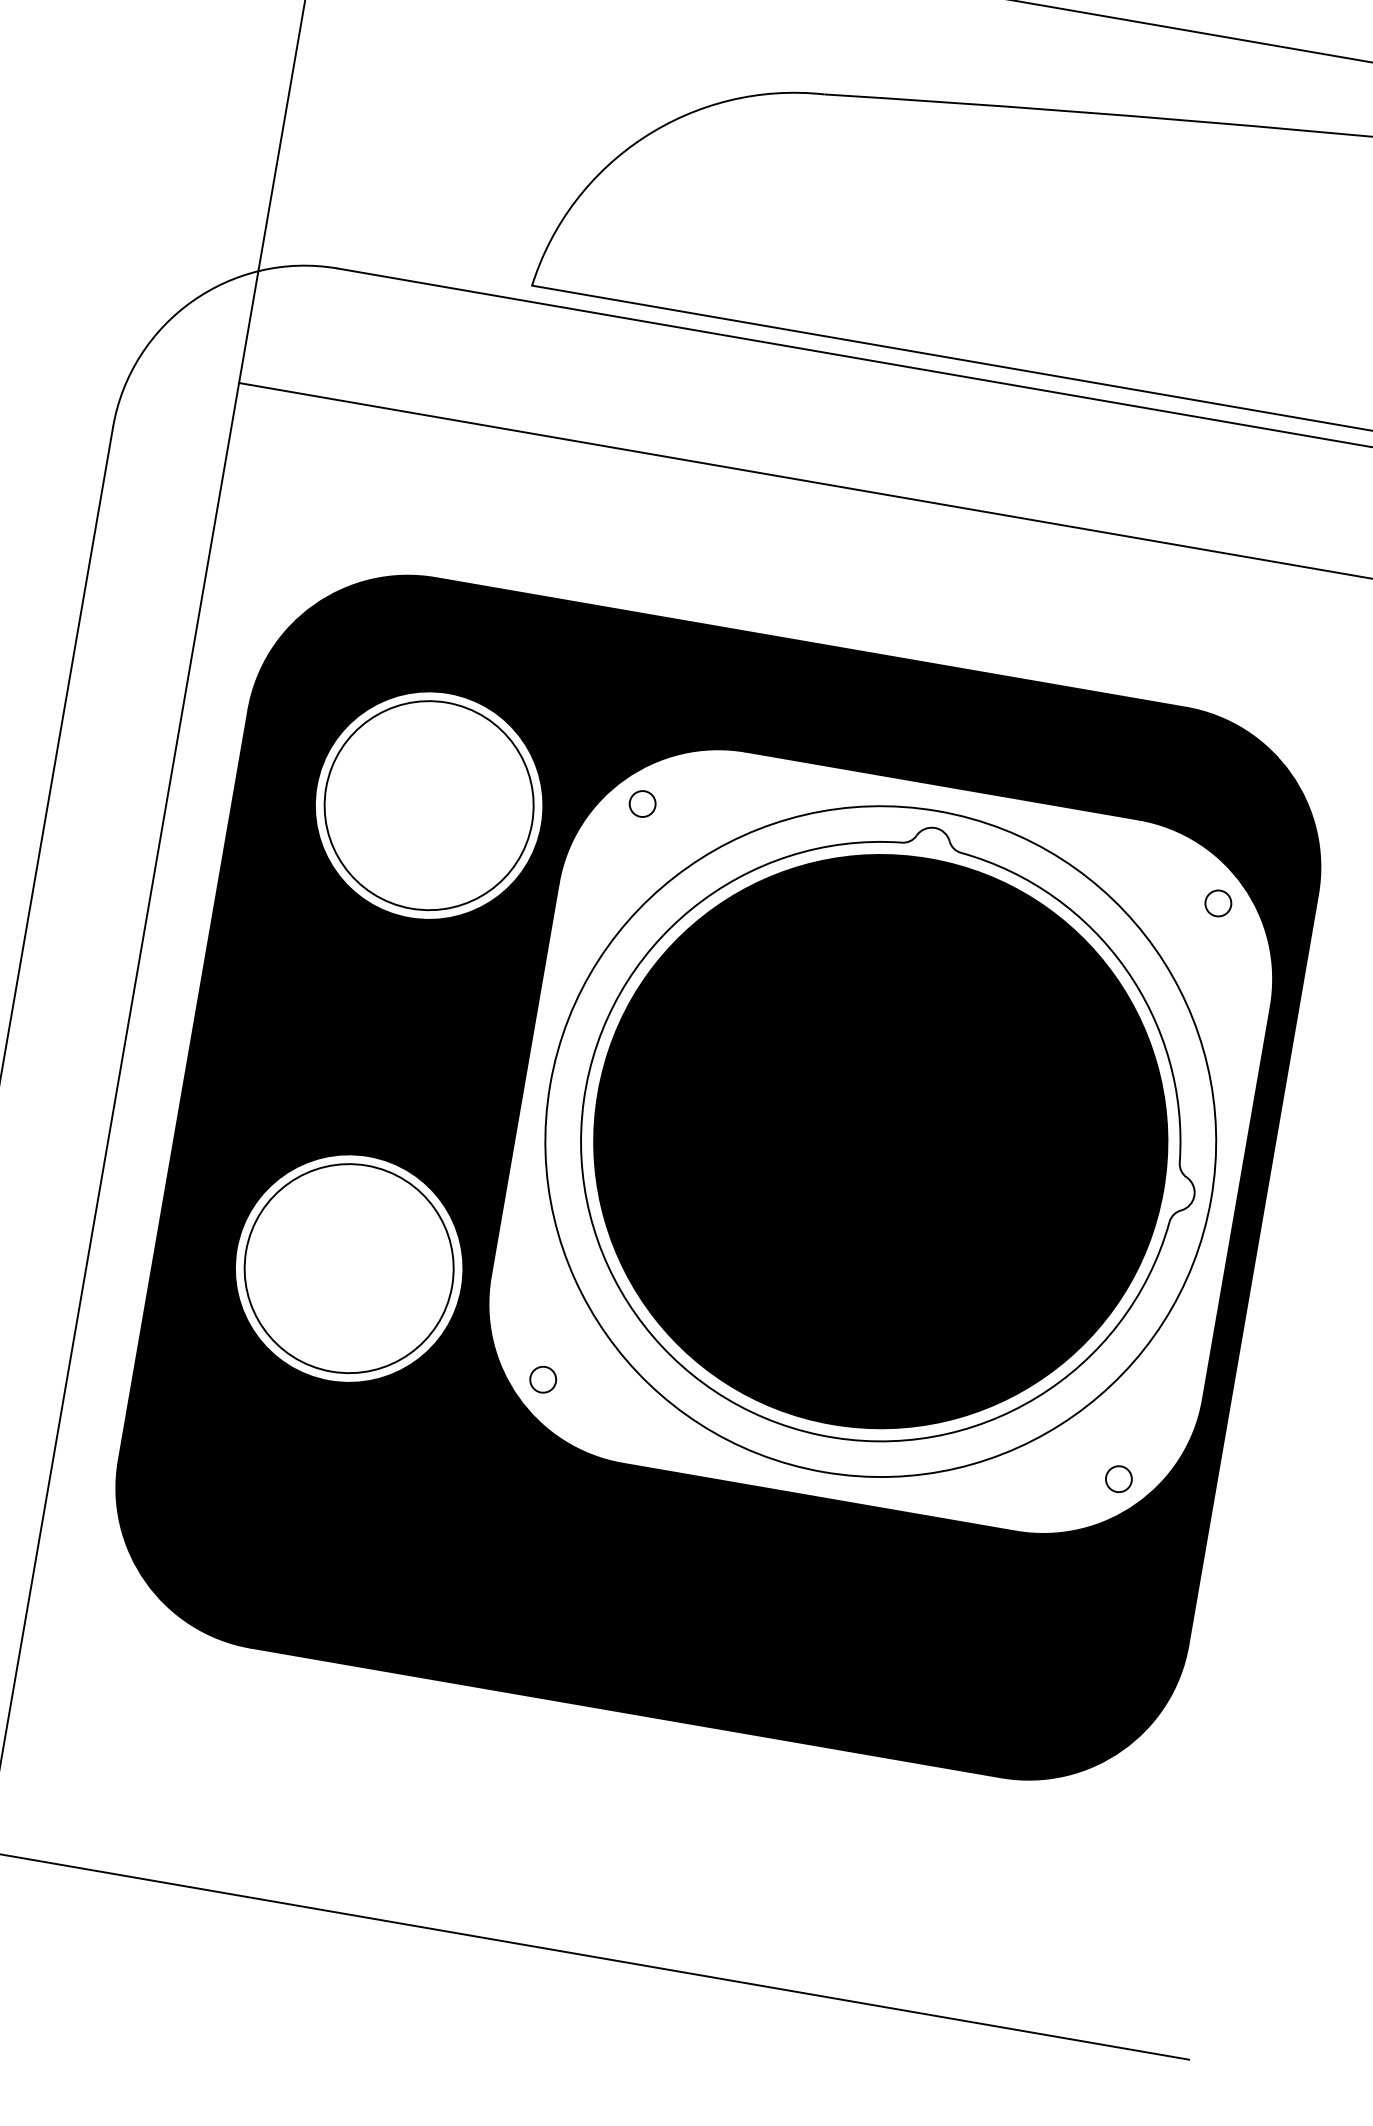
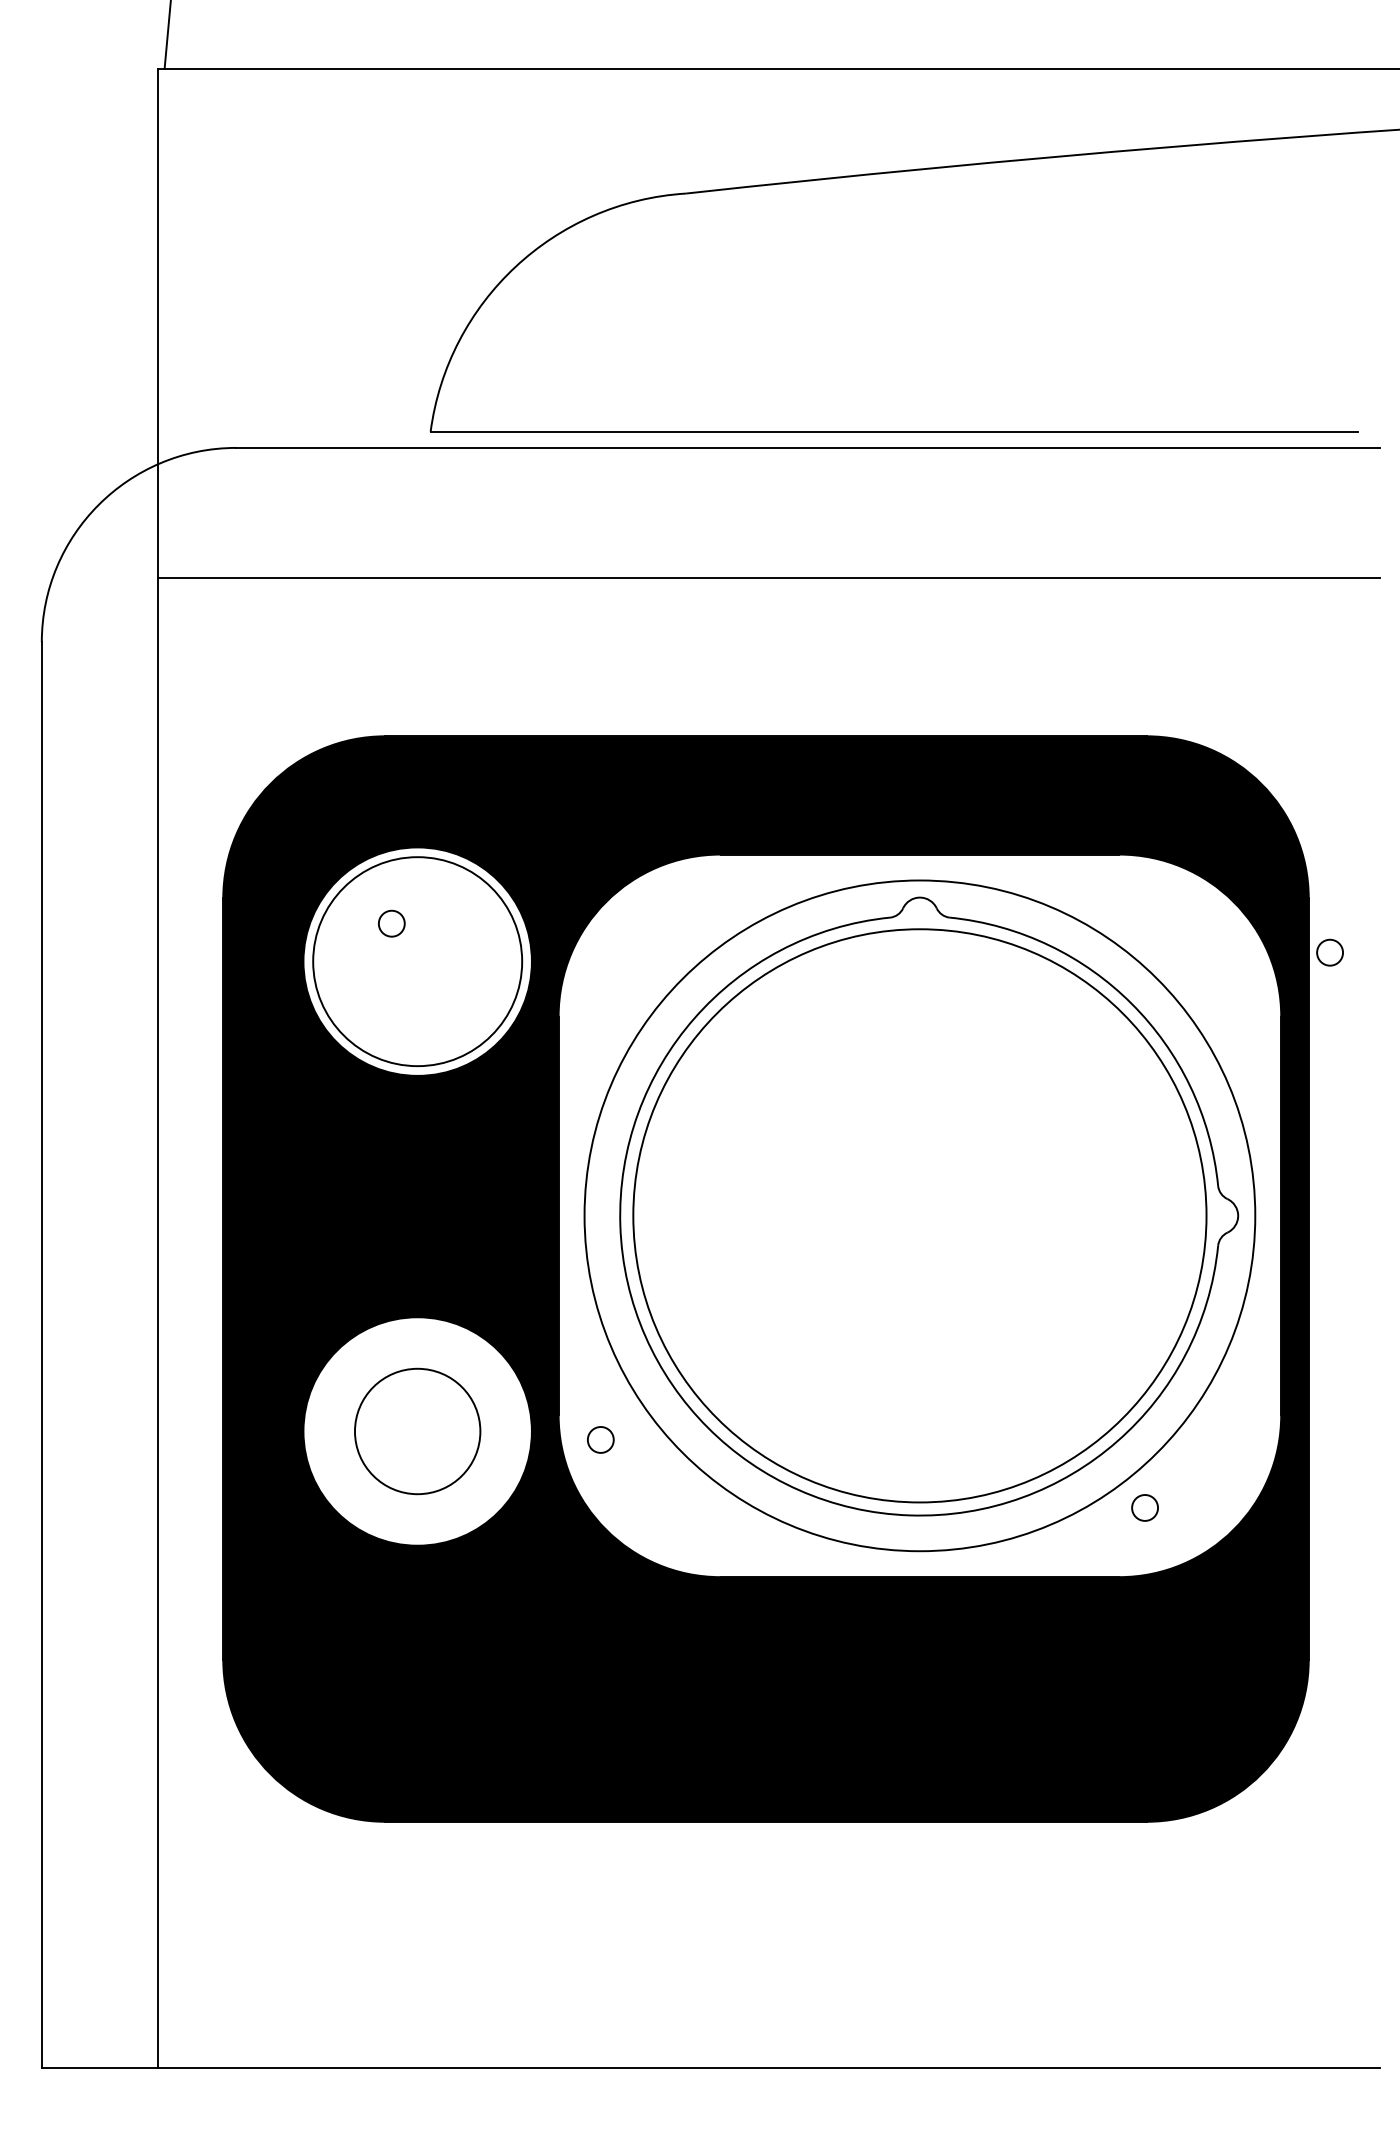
circle: (642, 803) -> (391, 923), moved
circle: (1217, 903) -> (1329, 952), moved
fill: (880, 1141) -> (919, 1215), removed
circle: (348, 1268) -> (417, 1431), size x0.6
circle: (542, 1379) -> (600, 1439), moved
circle: (1118, 1478) -> (1144, 1507), moved

